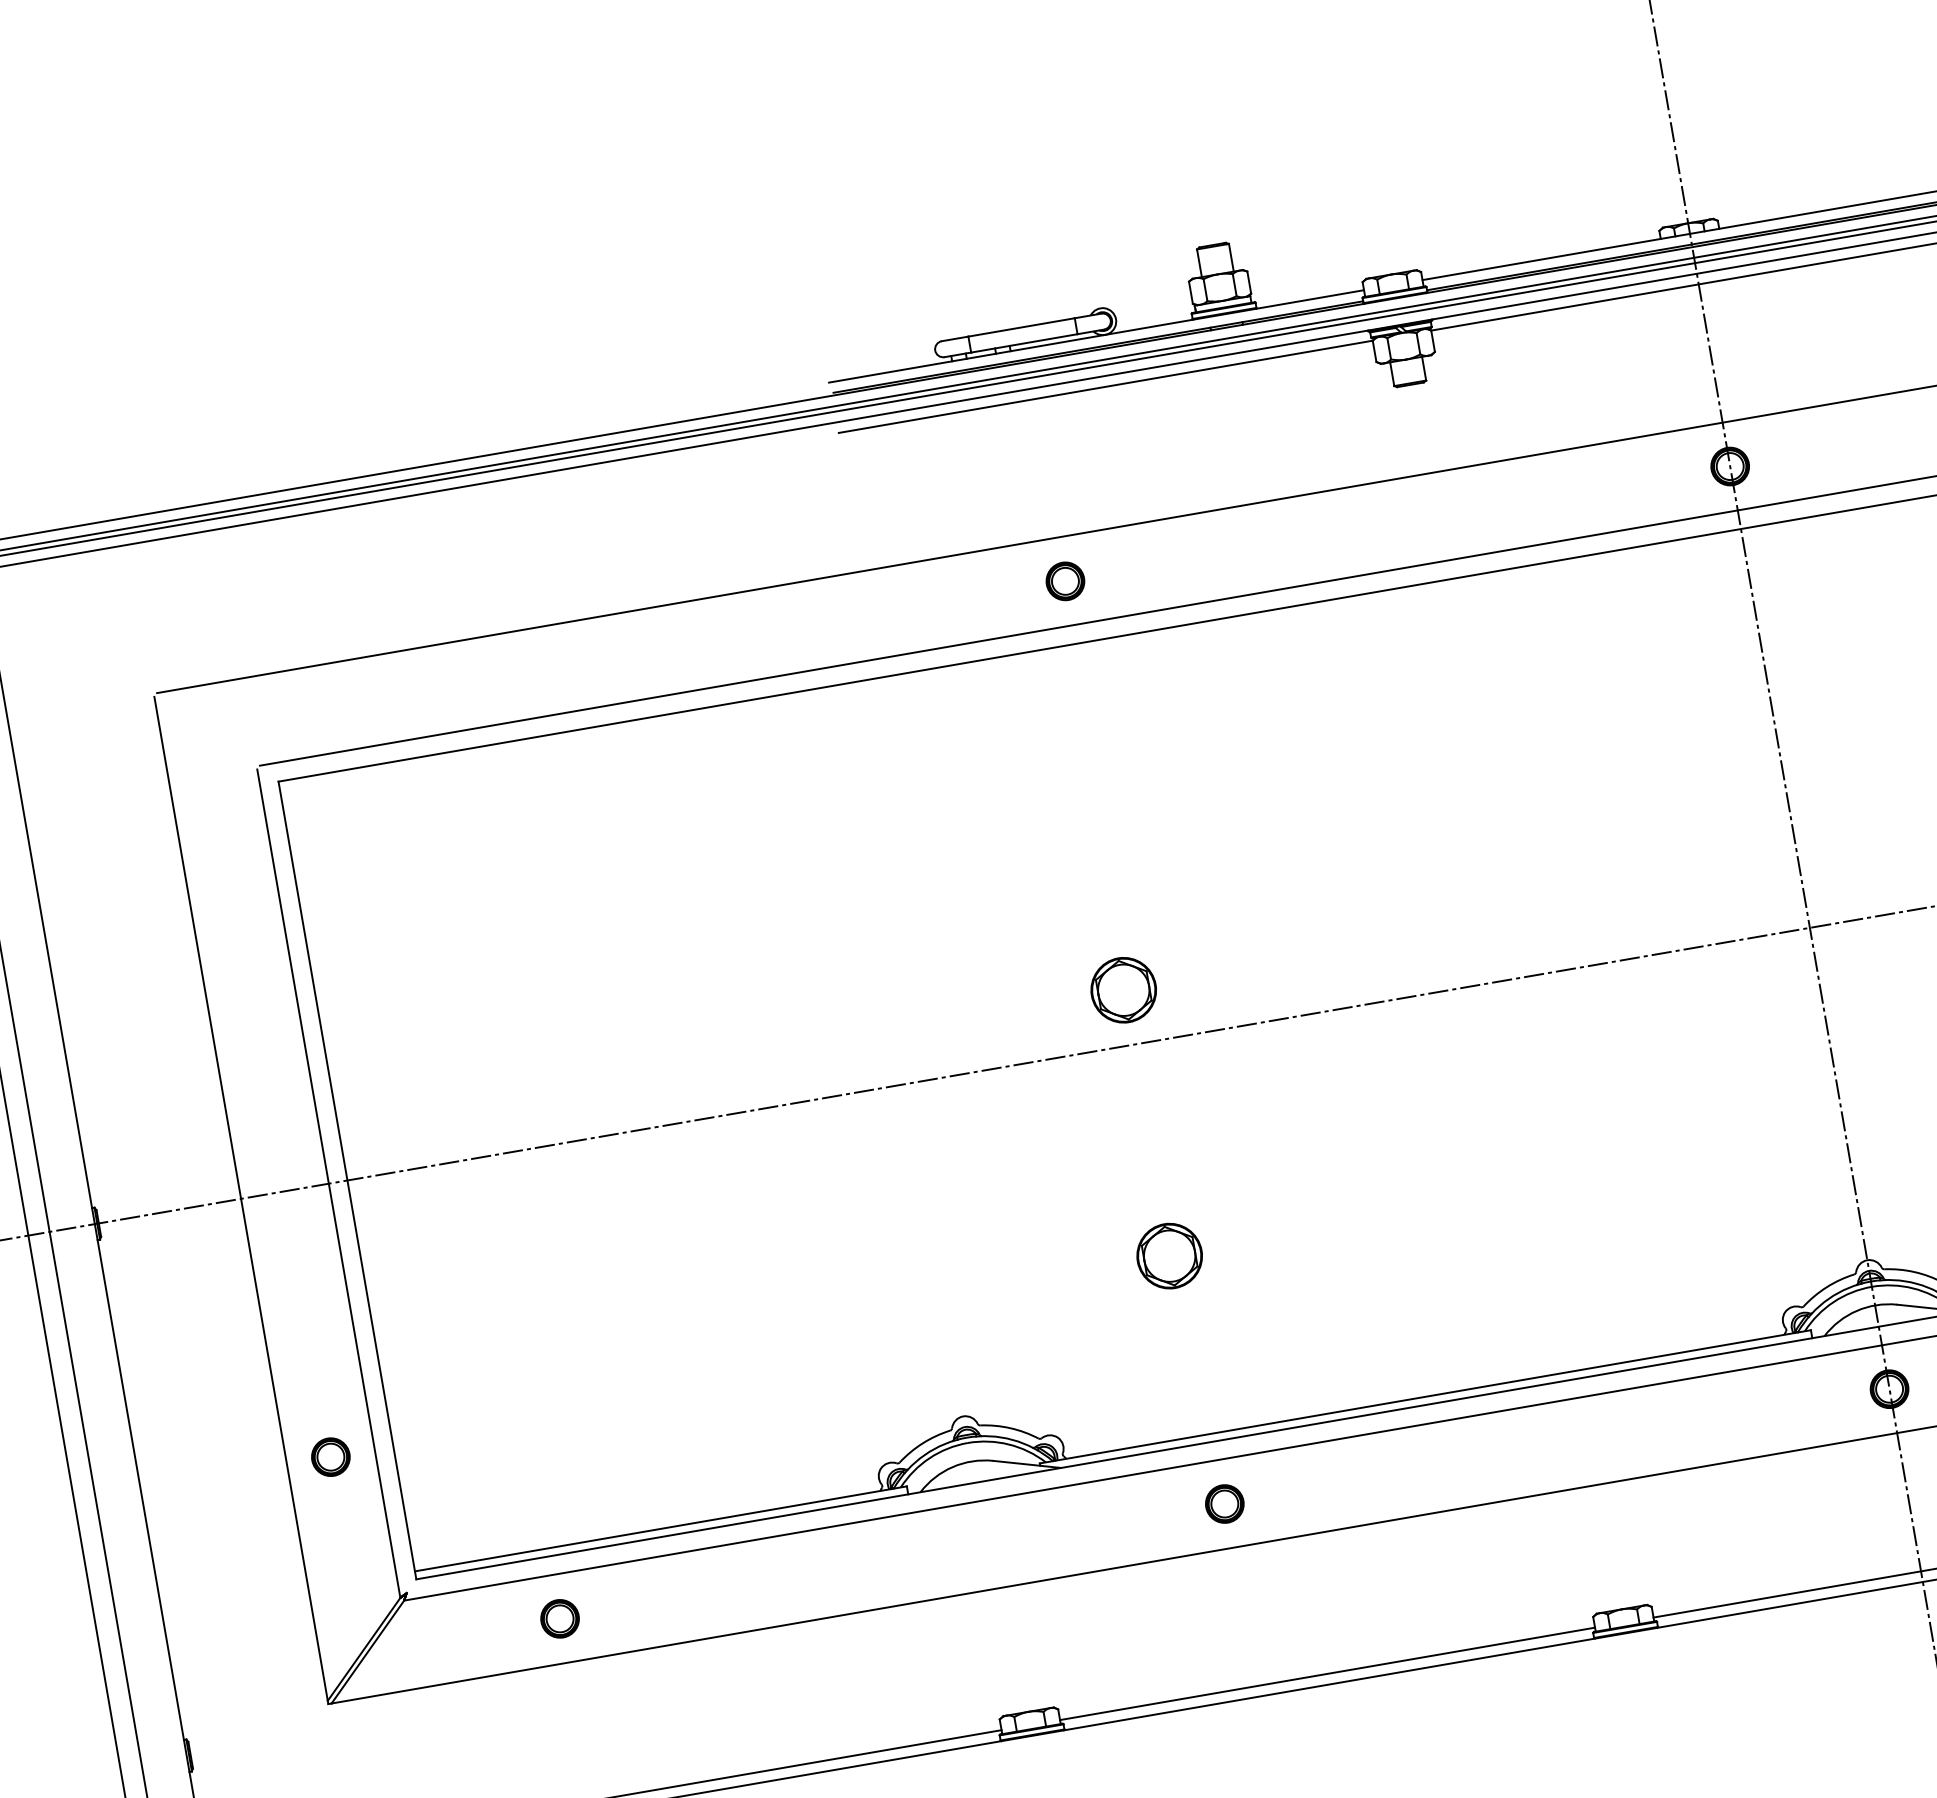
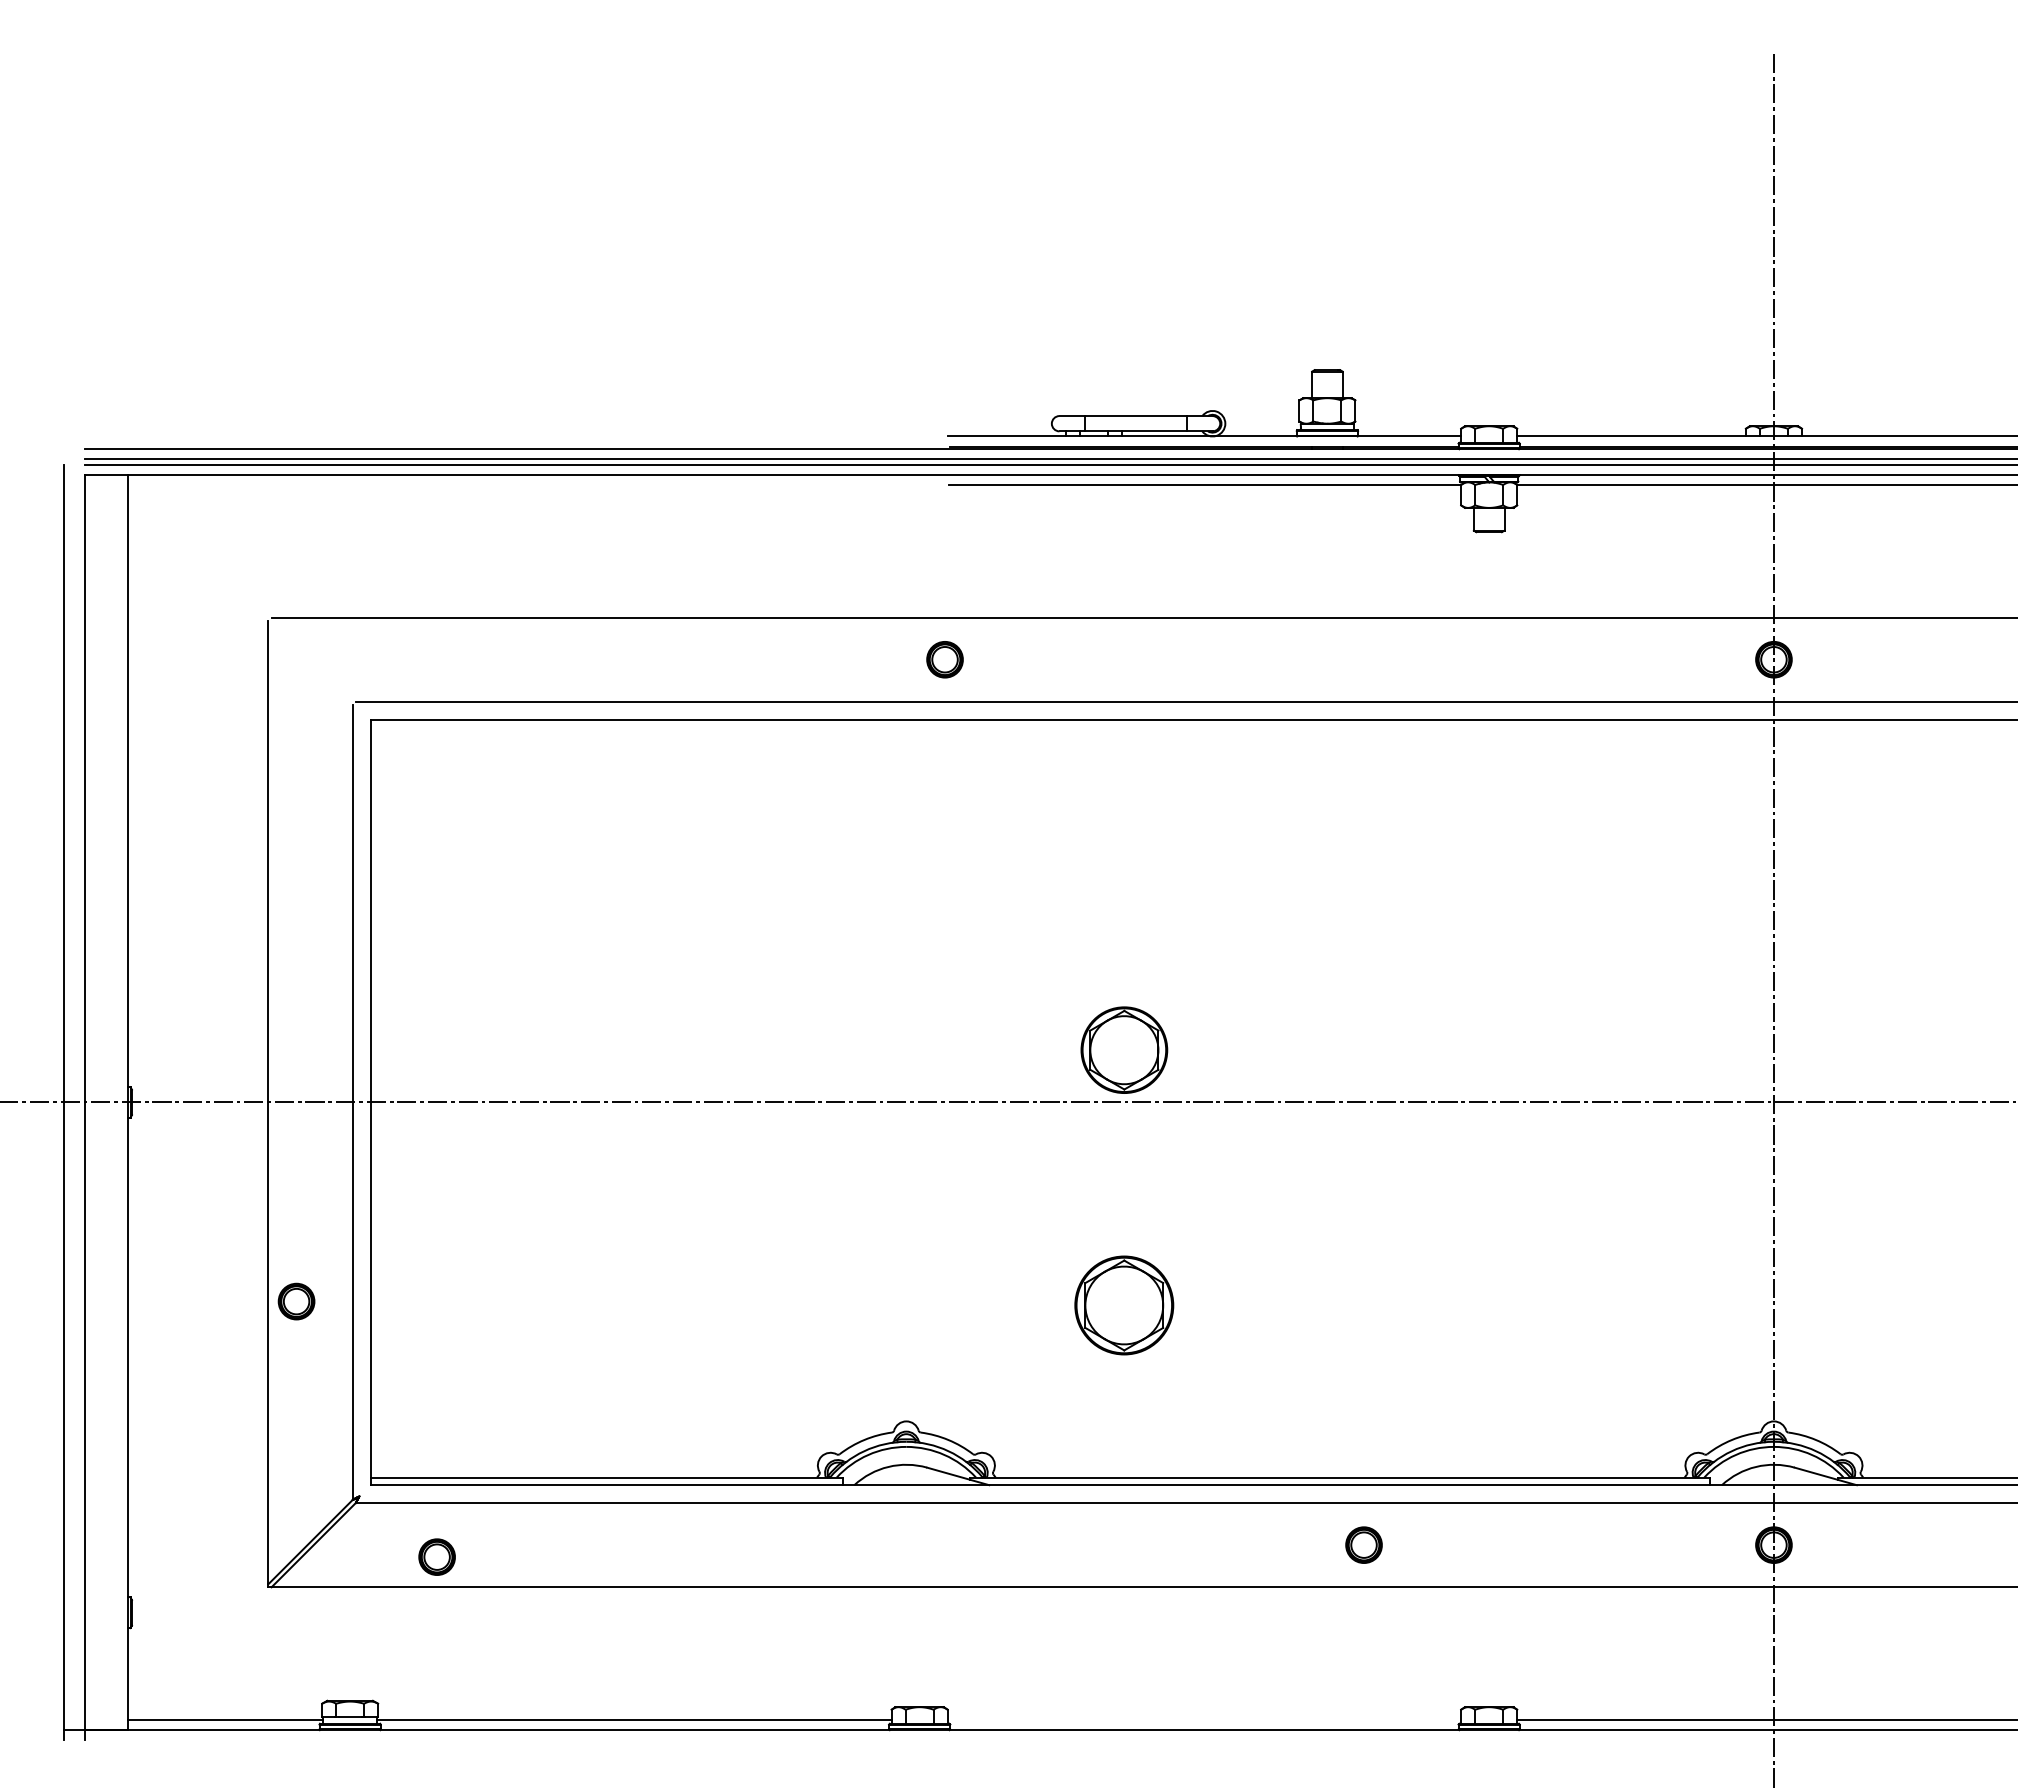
part: (1064, 581) -> (944, 659), moved
part: (1123, 989) -> (1124, 1049), size x1.4
part: (1169, 1255) -> (1124, 1304), size x1.6
part: (330, 1457) -> (296, 1301), moved
part: (1224, 1503) -> (1363, 1544), moved
part: (559, 1618) -> (436, 1556), moved
line: (1327, 1673) -> (1204, 1719), removed

